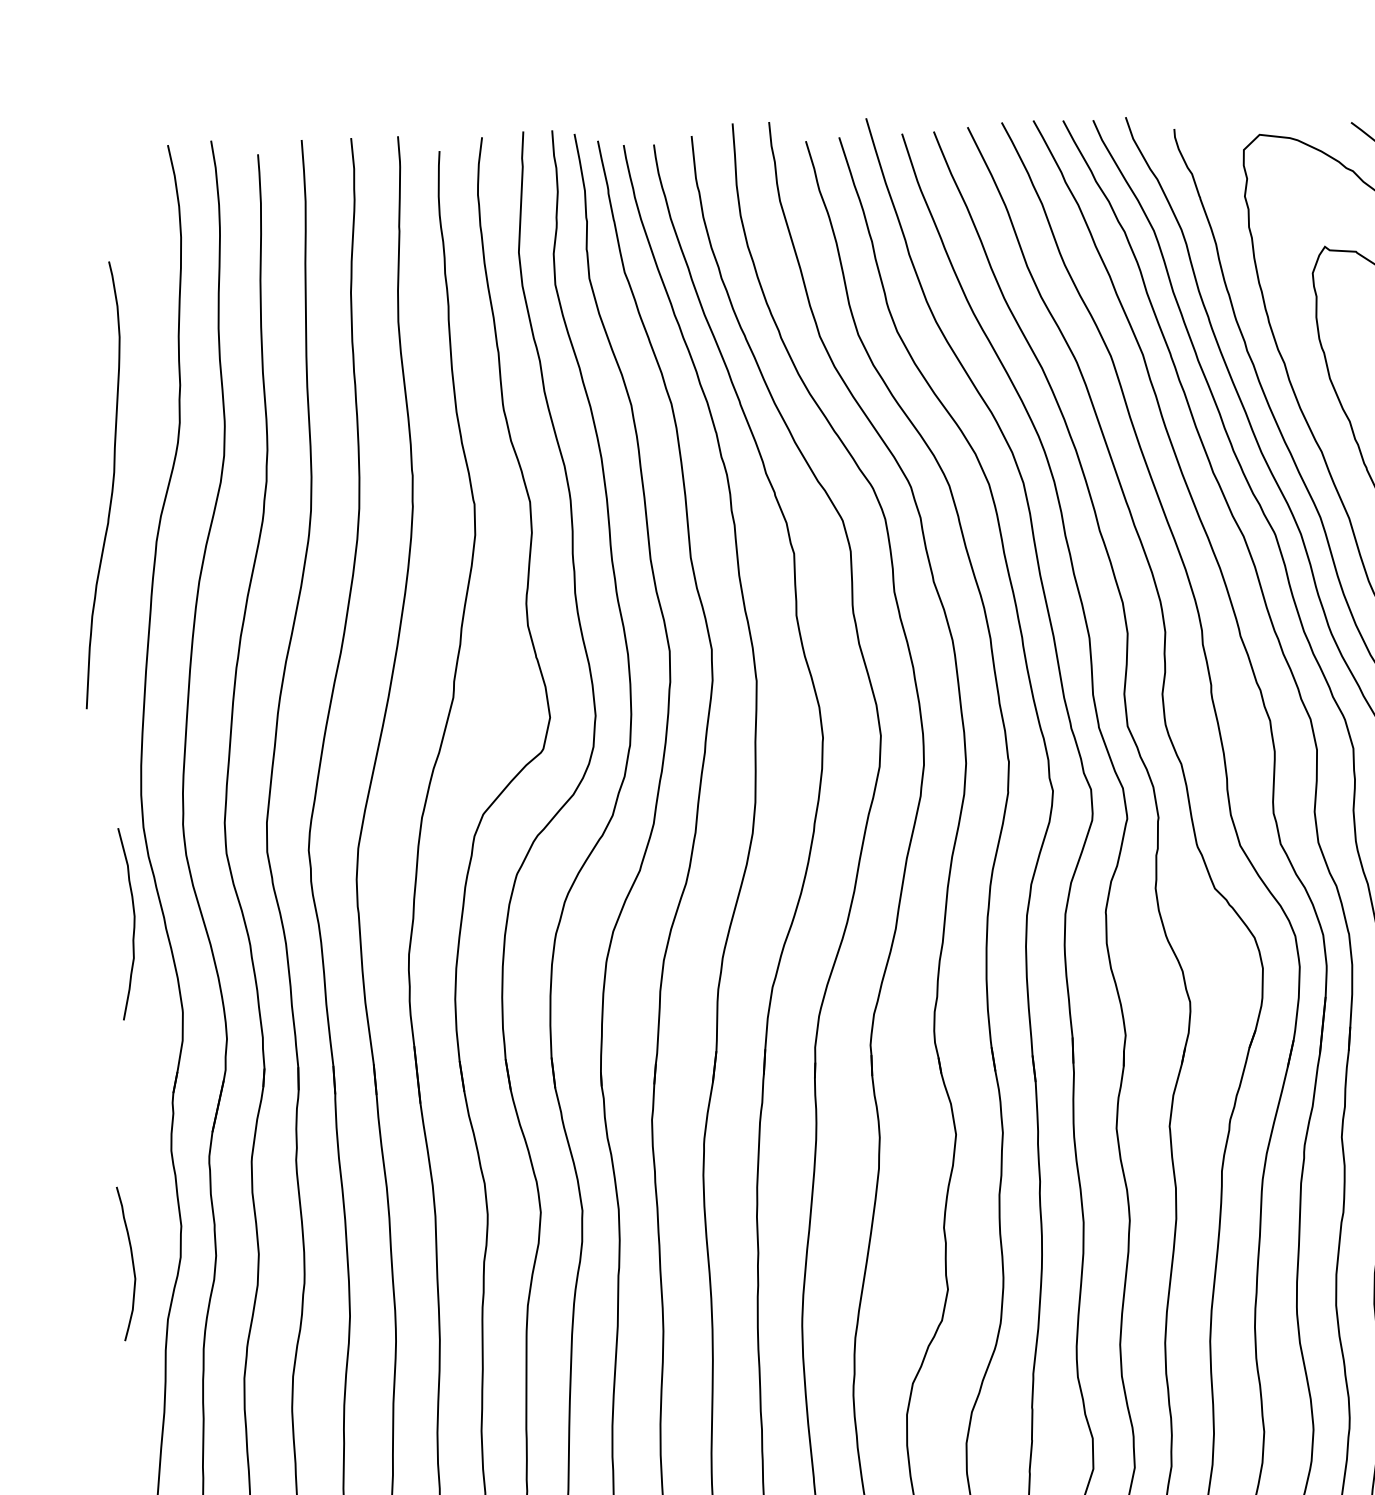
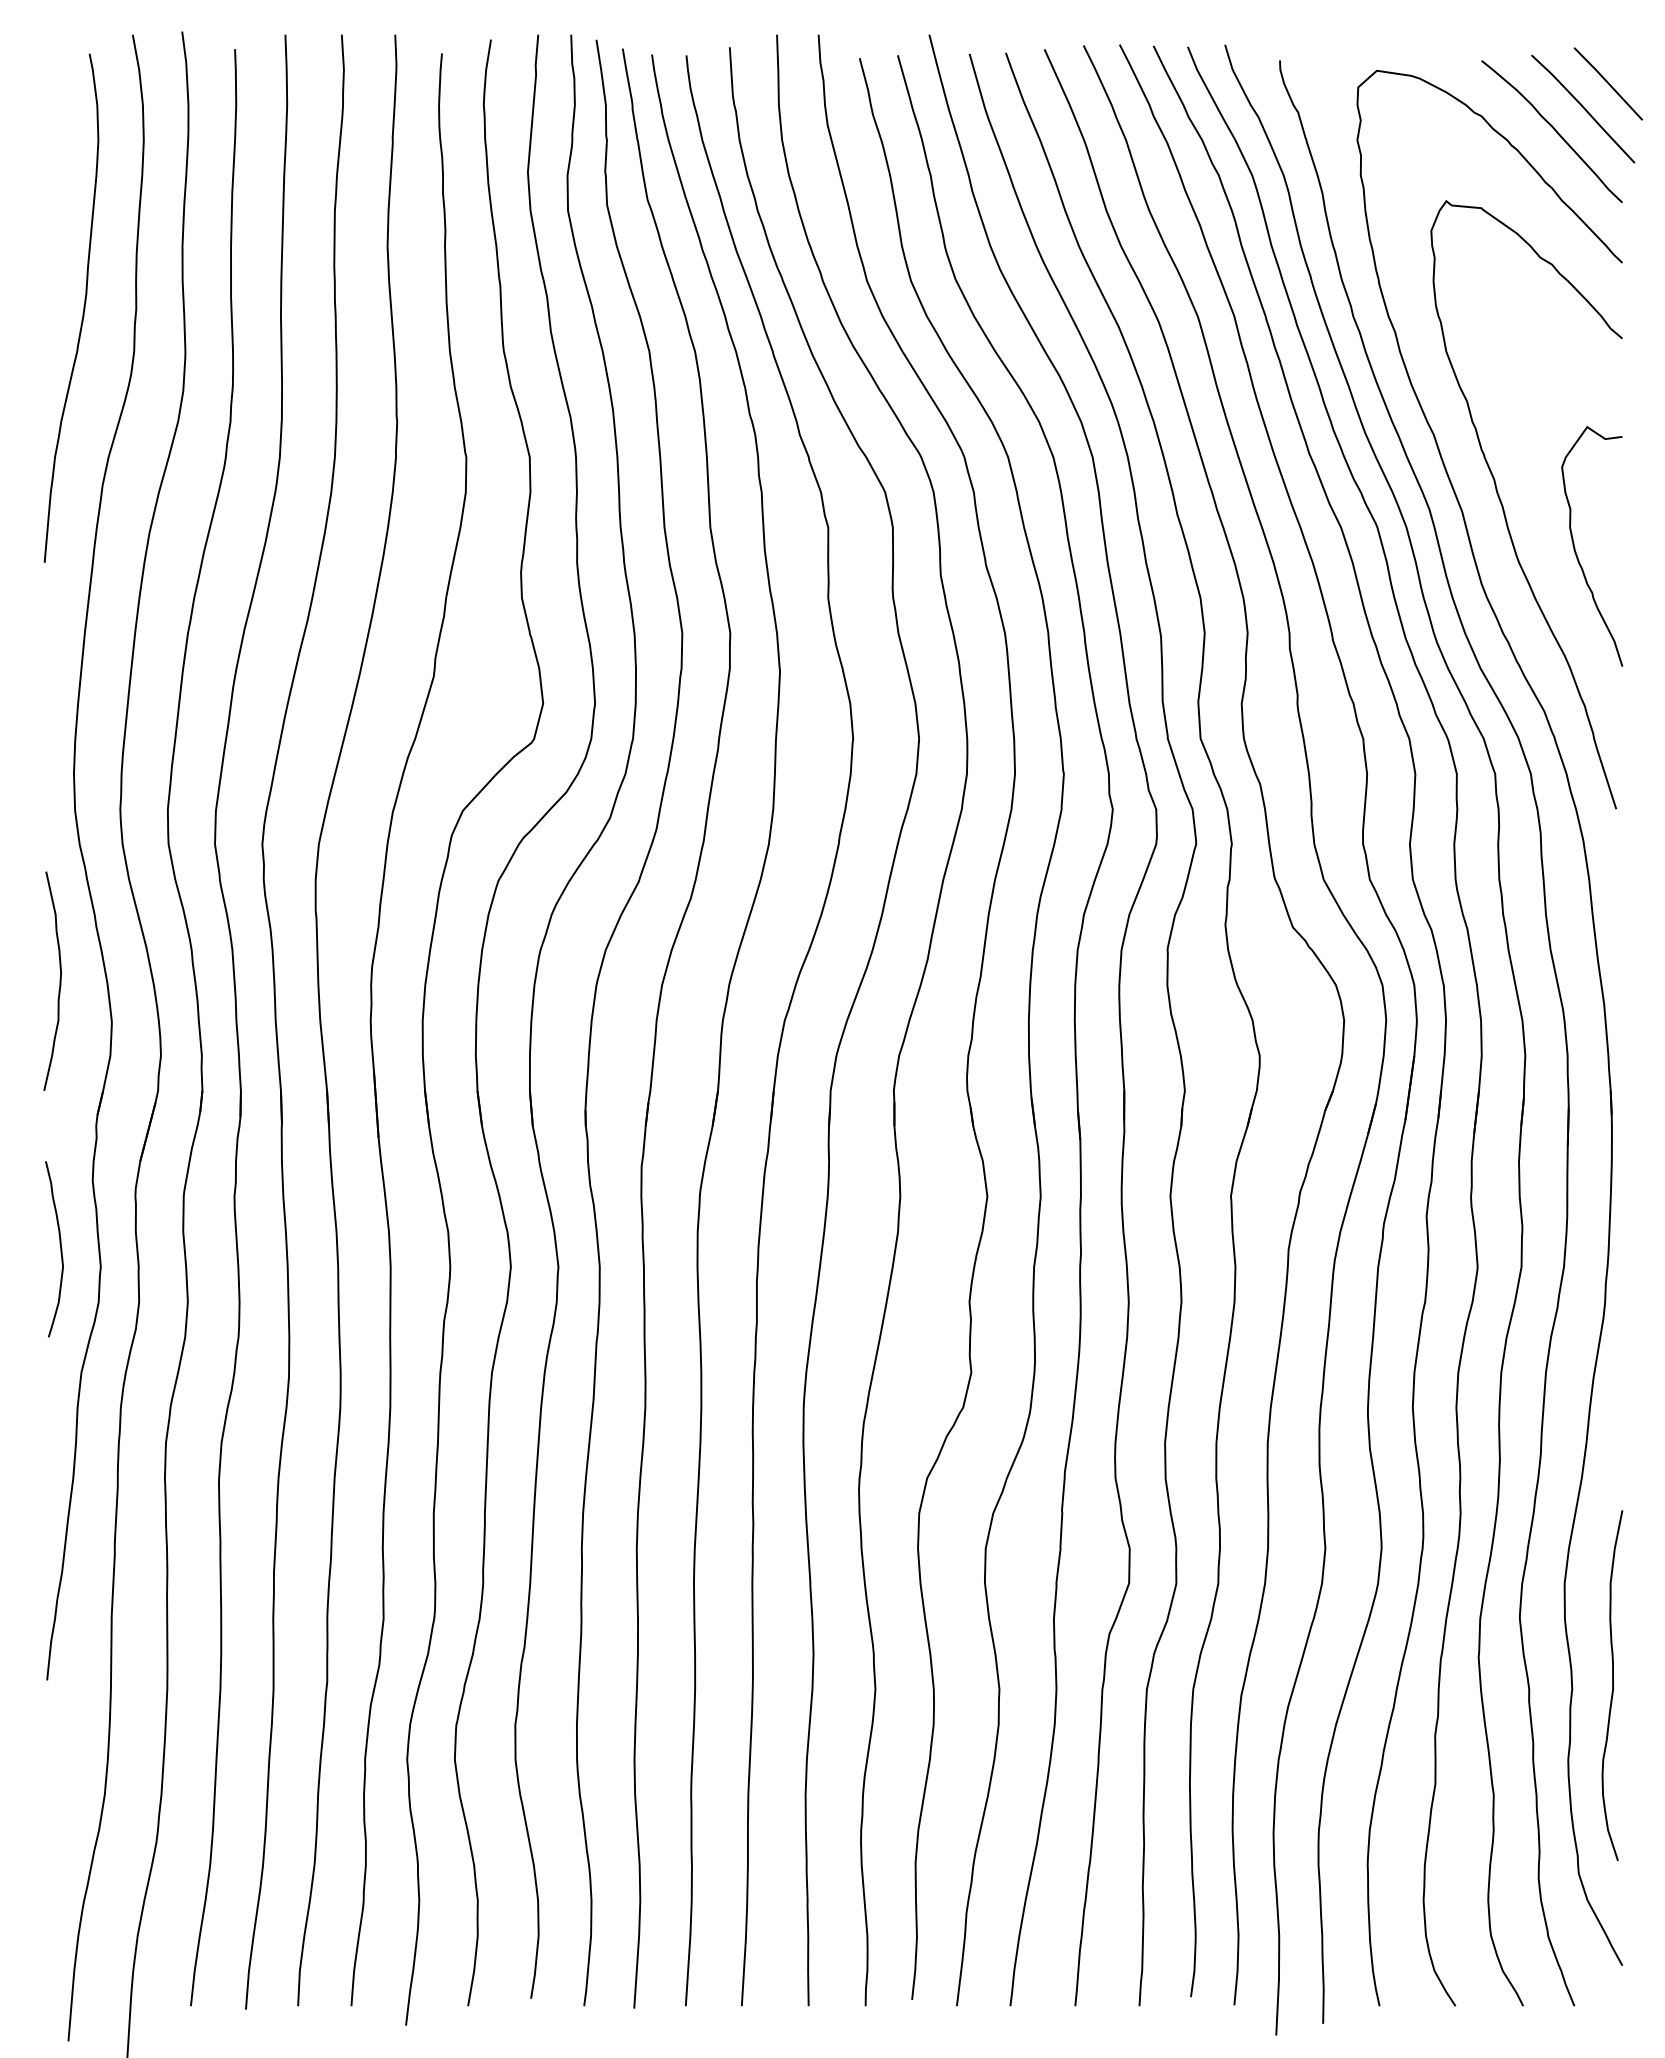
curve: (112, 484) -> (83, 307), moved
curve: (133, 923) -> (59, 980), moved
curve: (132, 1263) -> (60, 1249), moved

